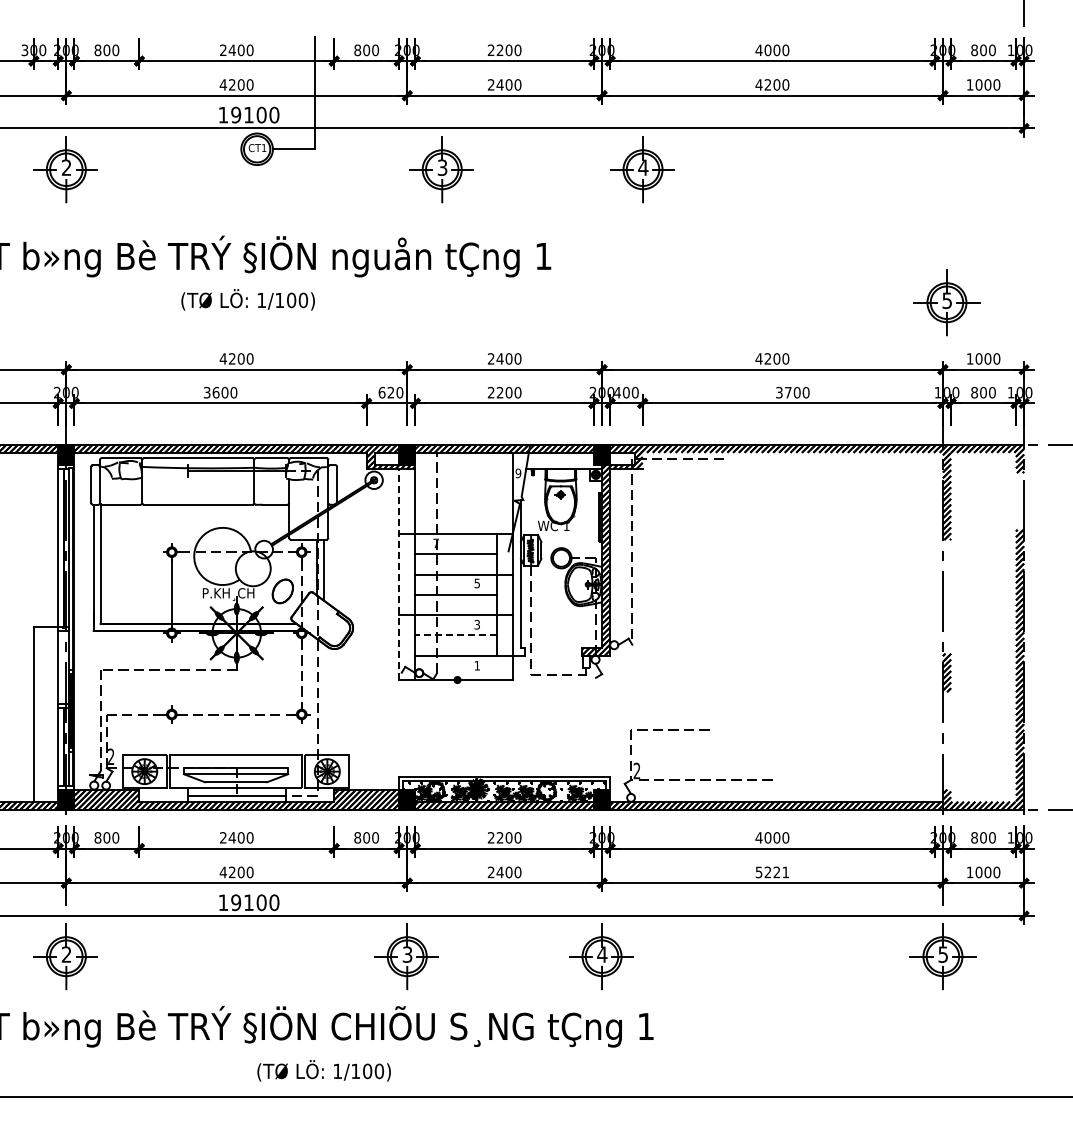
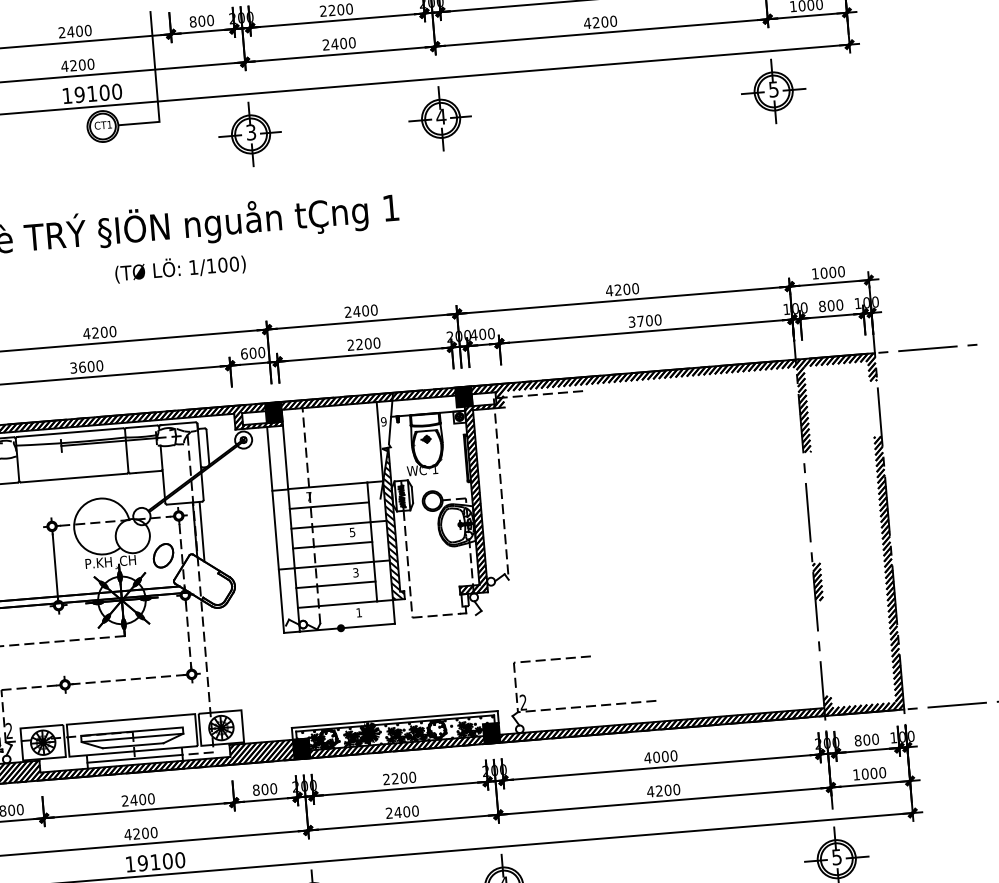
part: (441, 169) -> (250, 134), moved
part: (642, 169) -> (440, 118), moved
text: (247, 299) -> (179, 267), moved
part: (946, 302) -> (773, 91), moved
text: (390, 392) -> (252, 353), 620 -> 600
line: (399, 574) -> (275, 529), dashed -> solid
hatch: (518, 577) -> (392, 523), added
line: (455, 635) -> (335, 584), dashed -> solid
text: (772, 872) -> (663, 790), 5221 -> 4200

